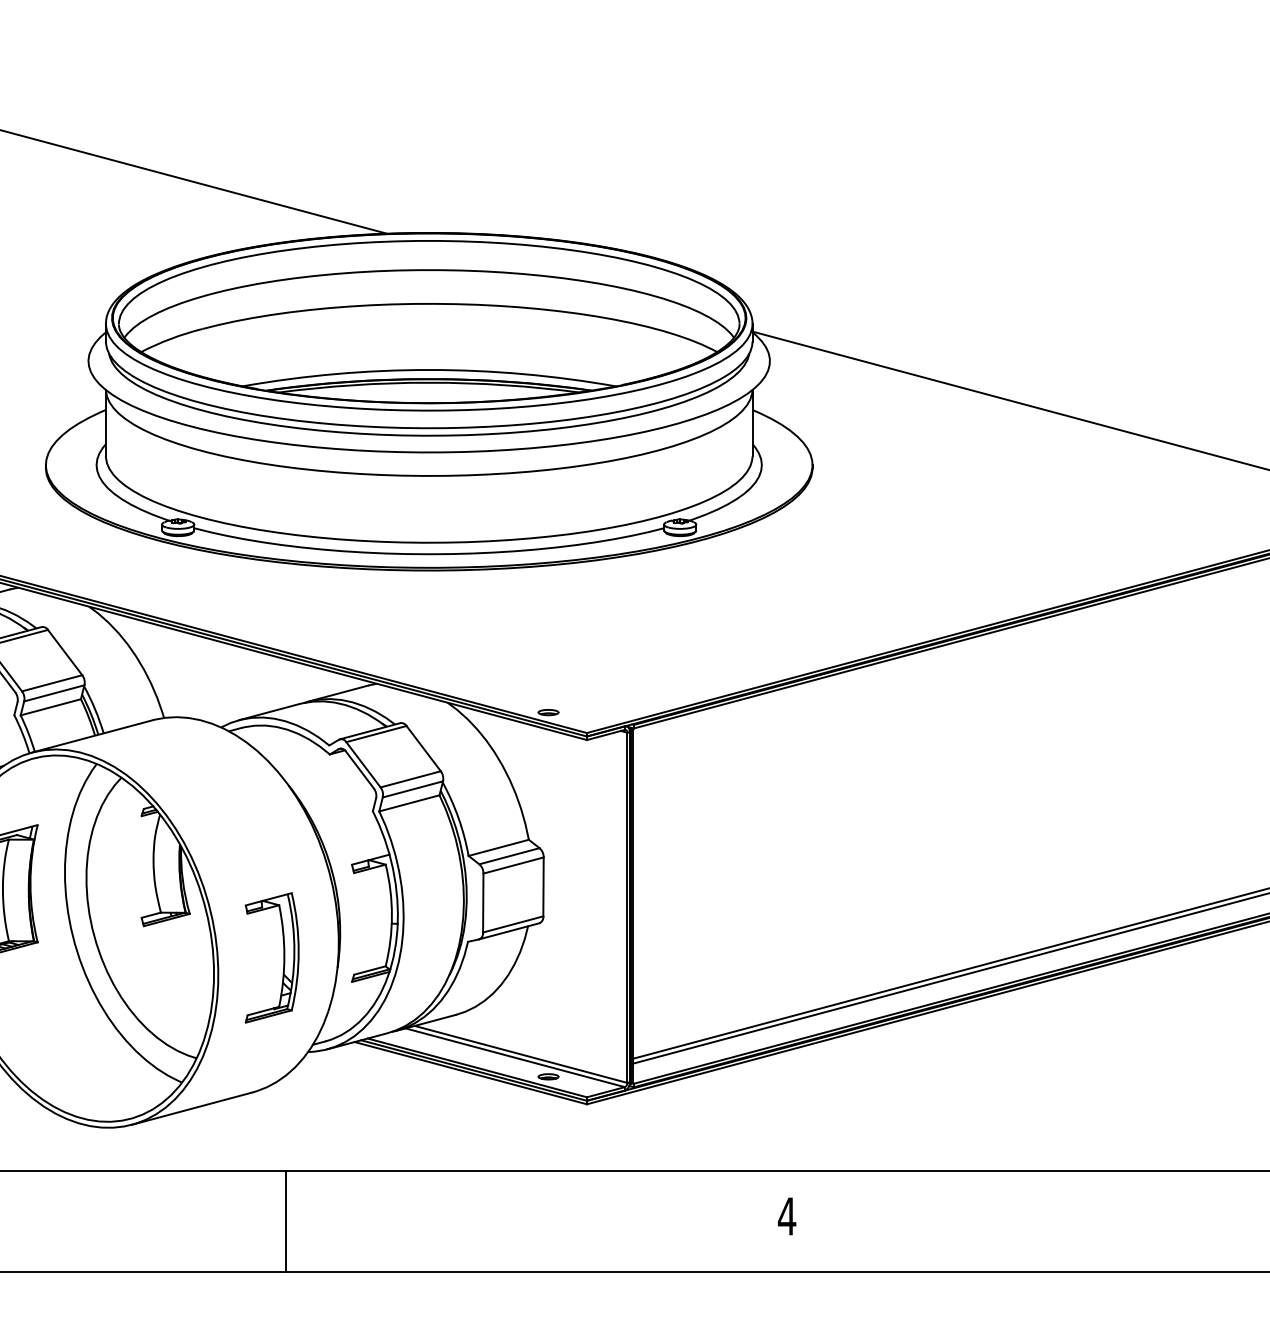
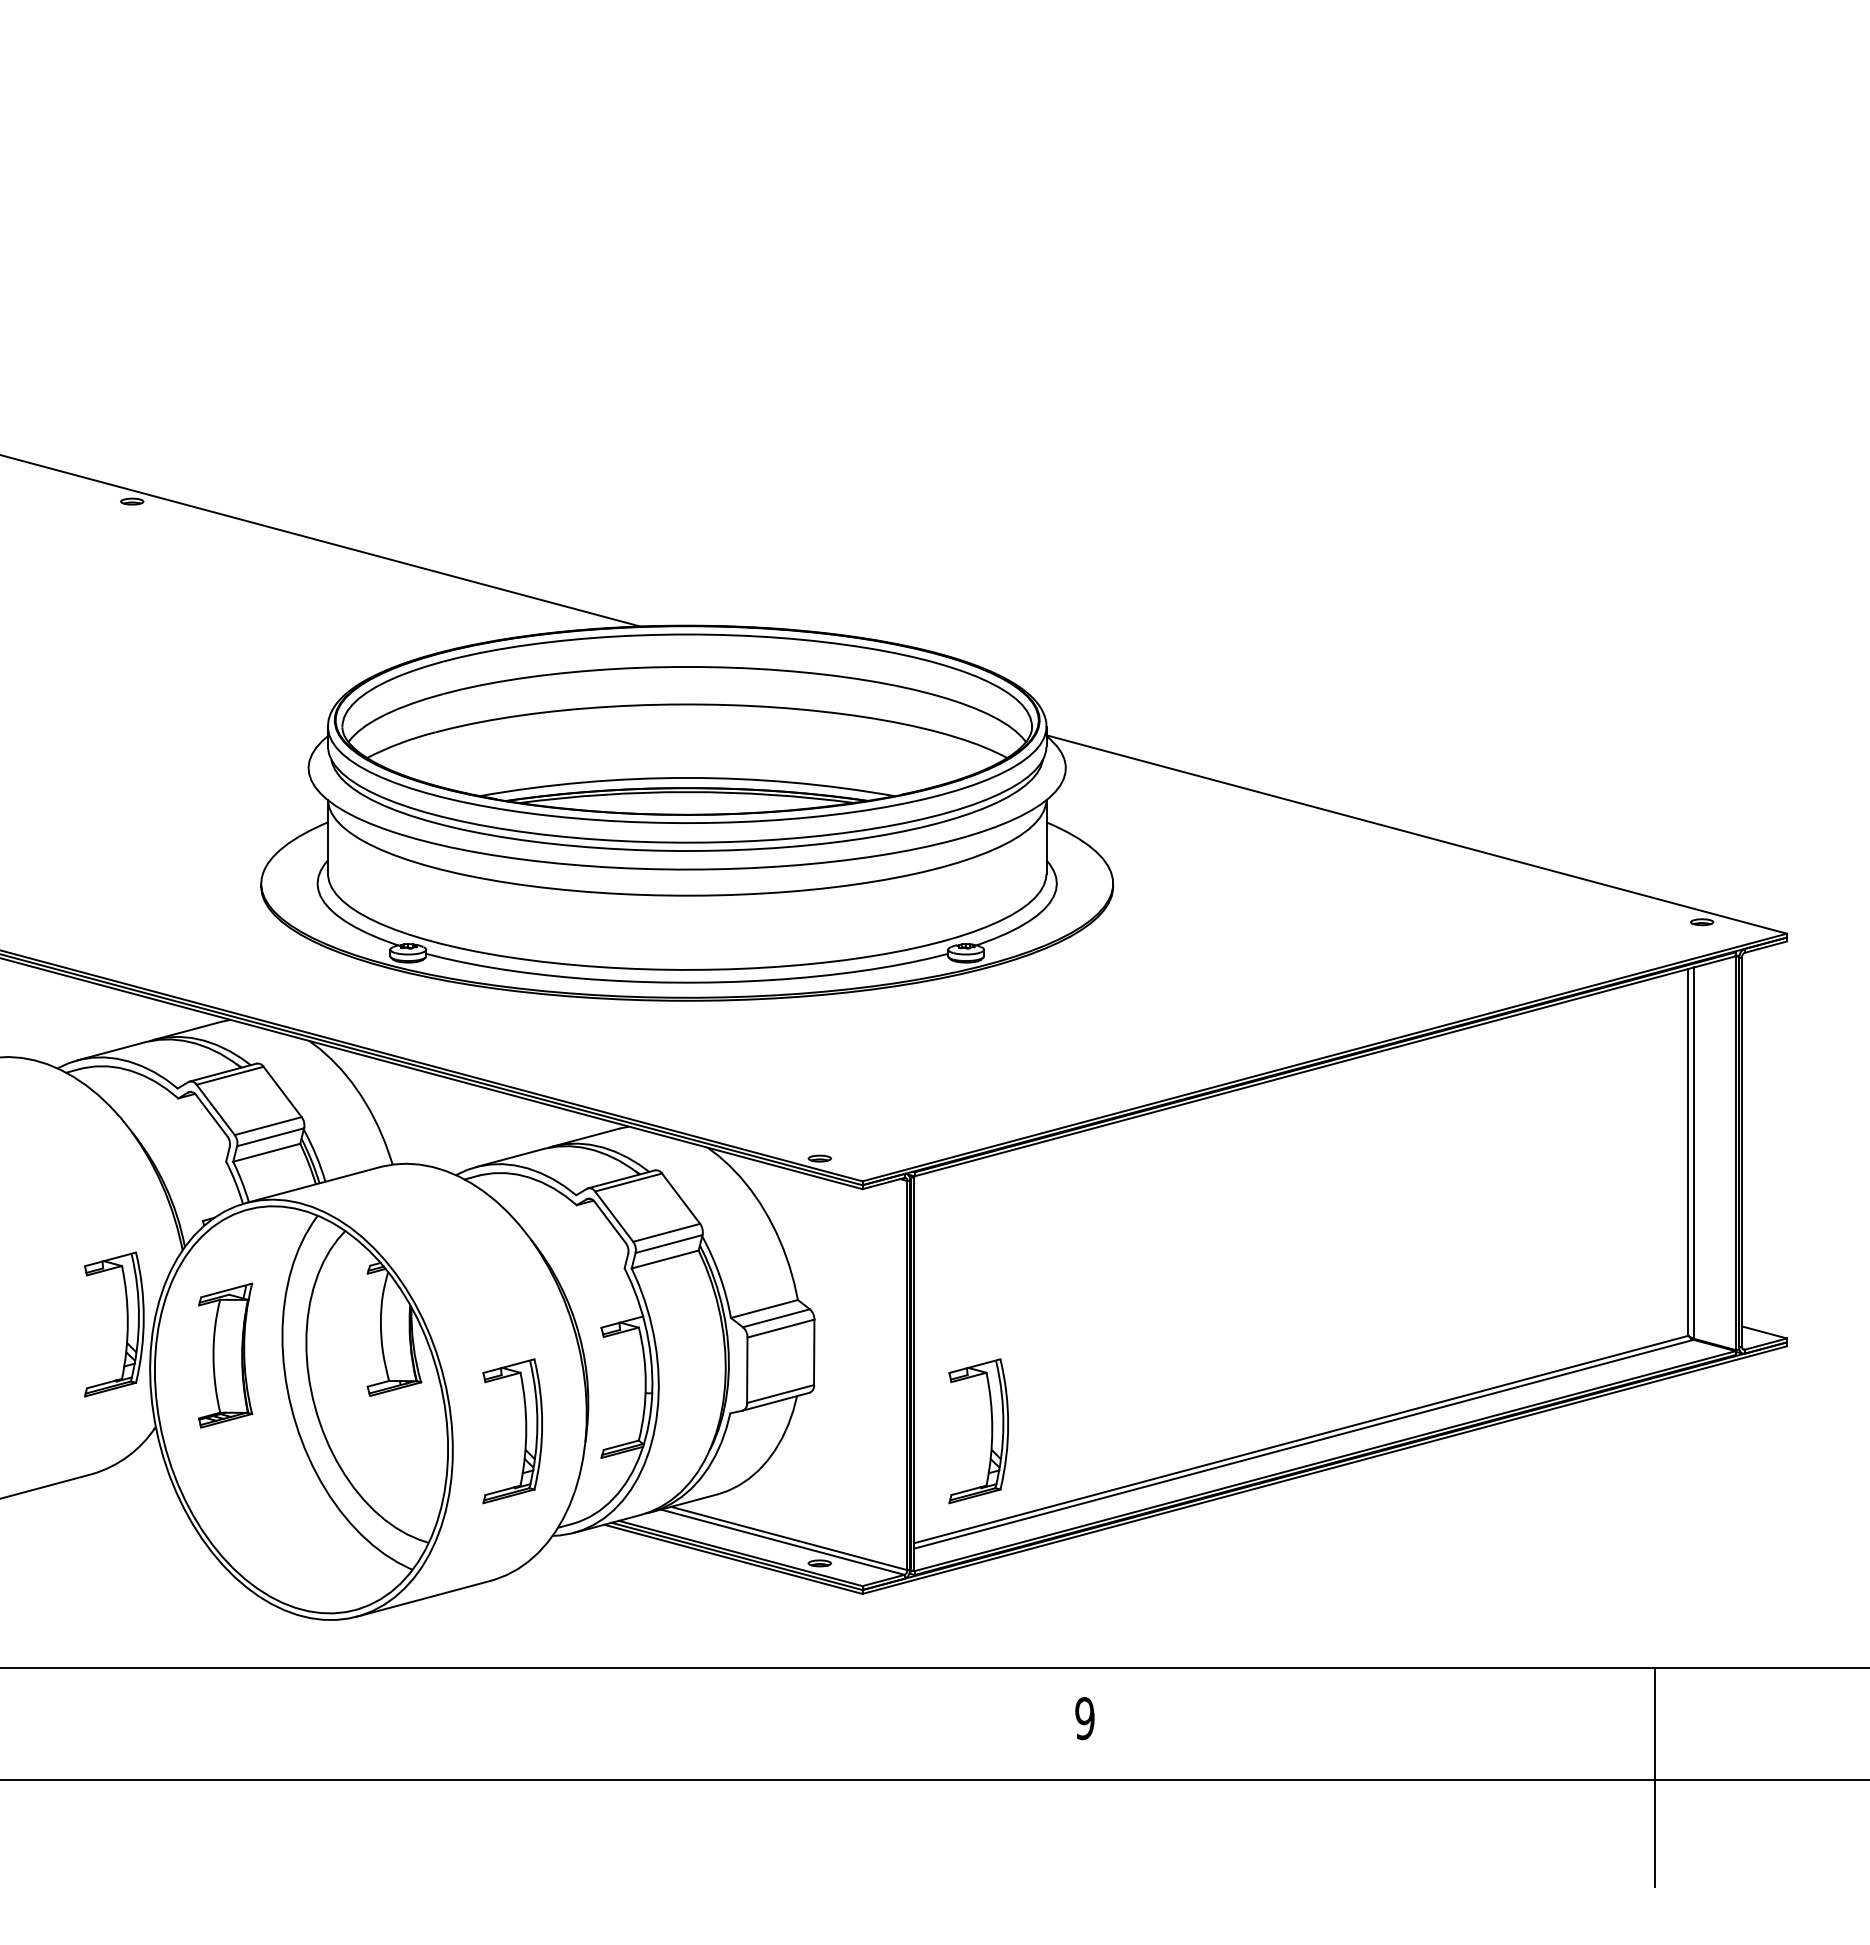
part: (703, 958) -> (991, 1431), added
text: (786, 1216) -> (1084, 1718), 4 -> 9
line: (286, 1220) -> (528, 1723), removed

